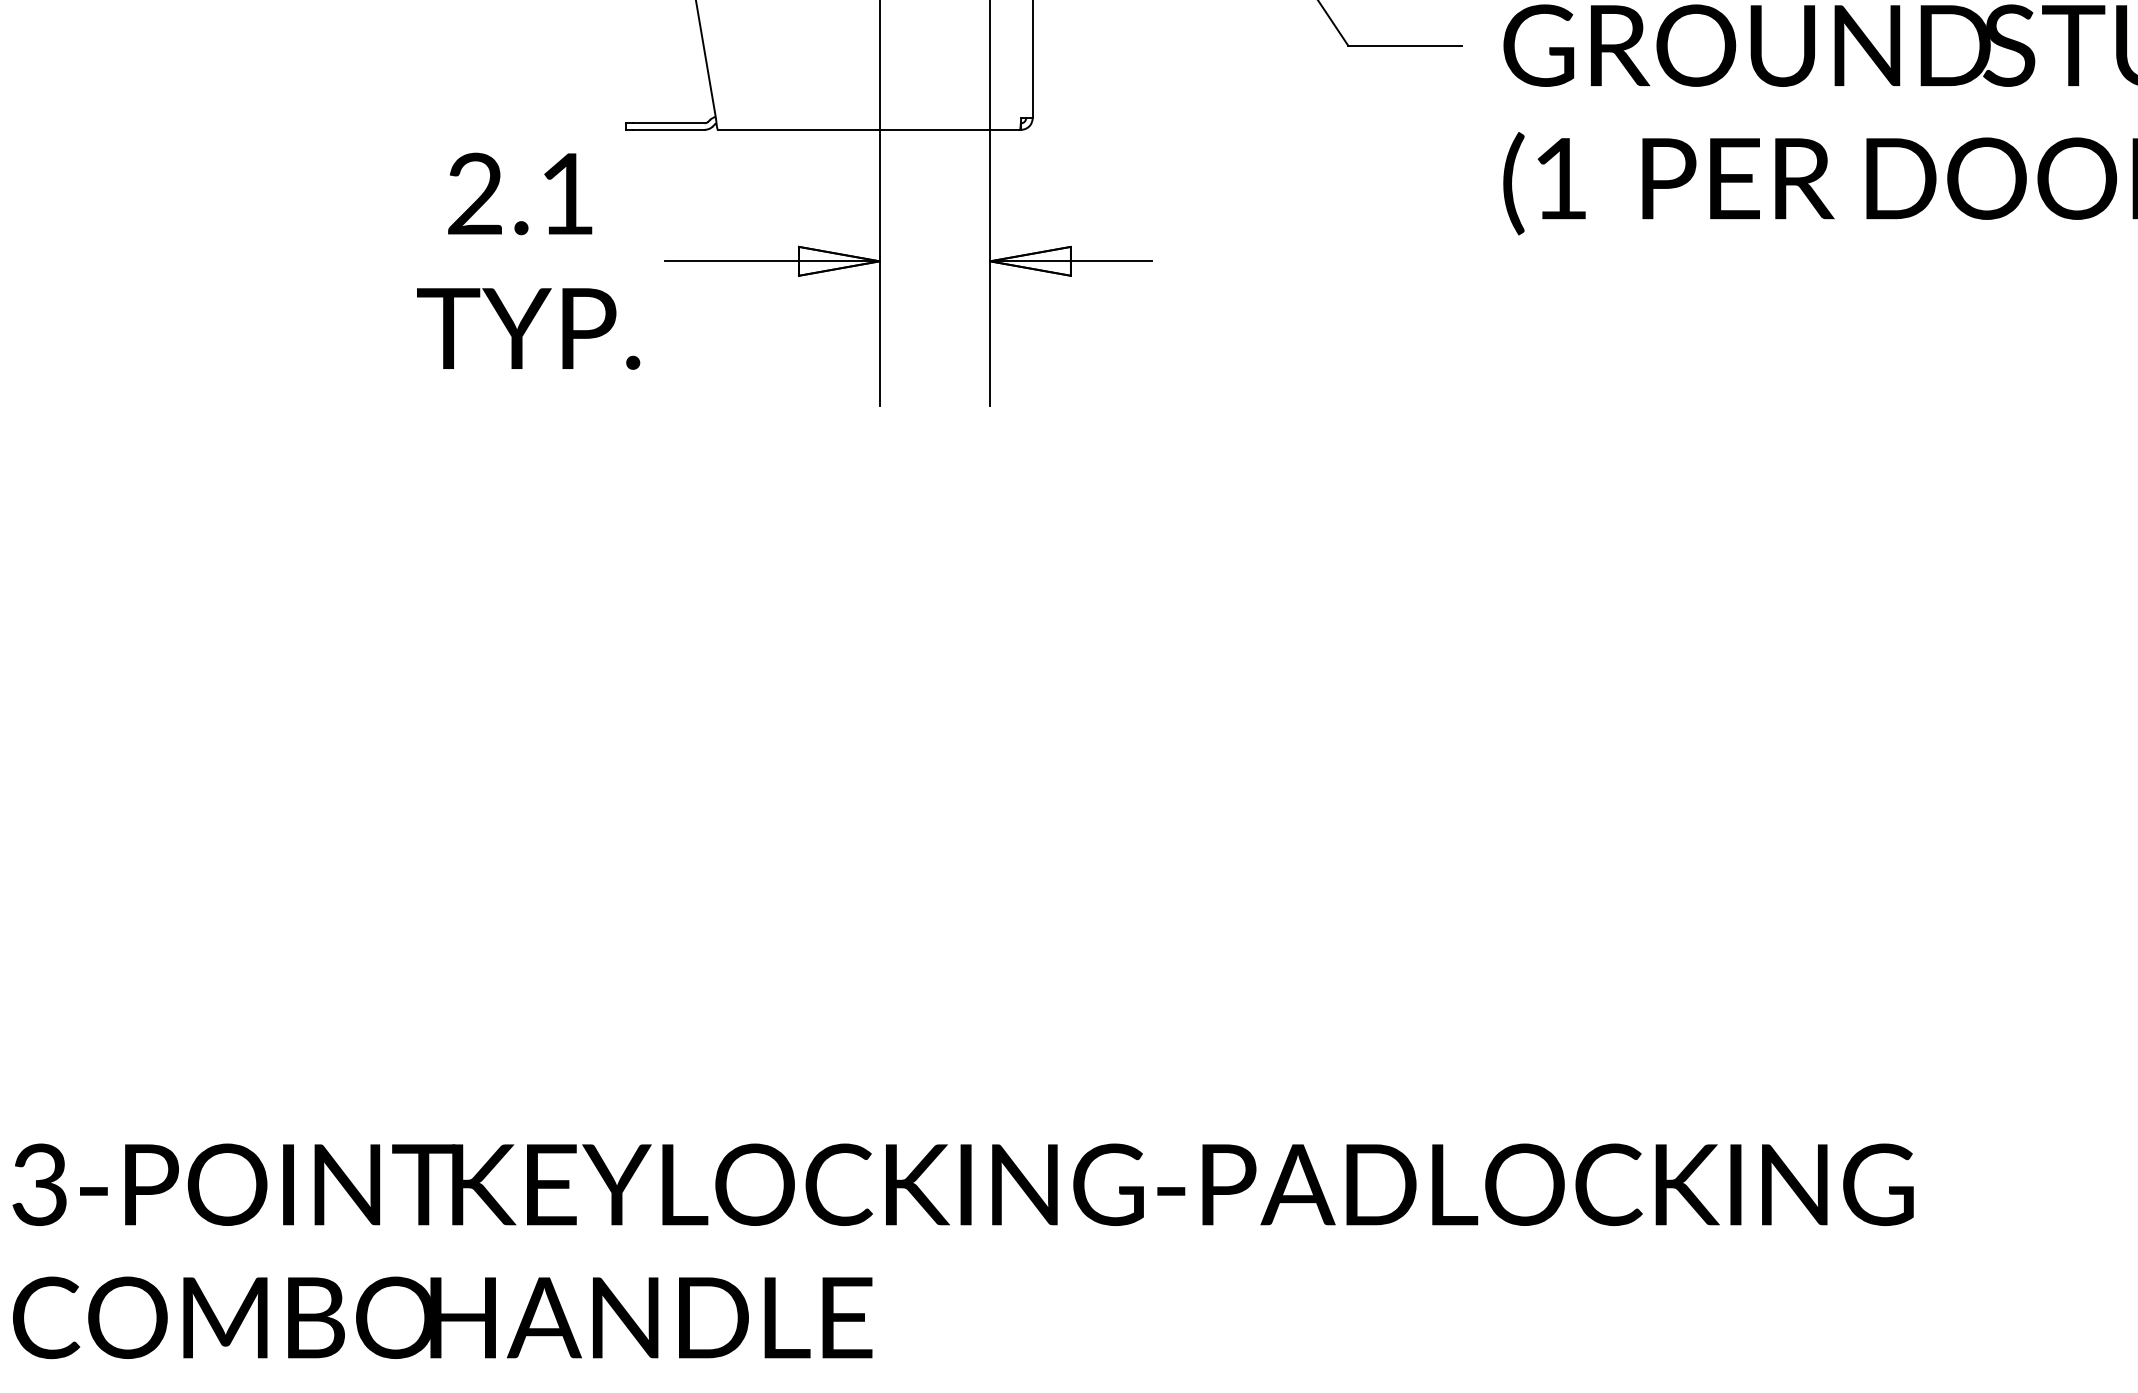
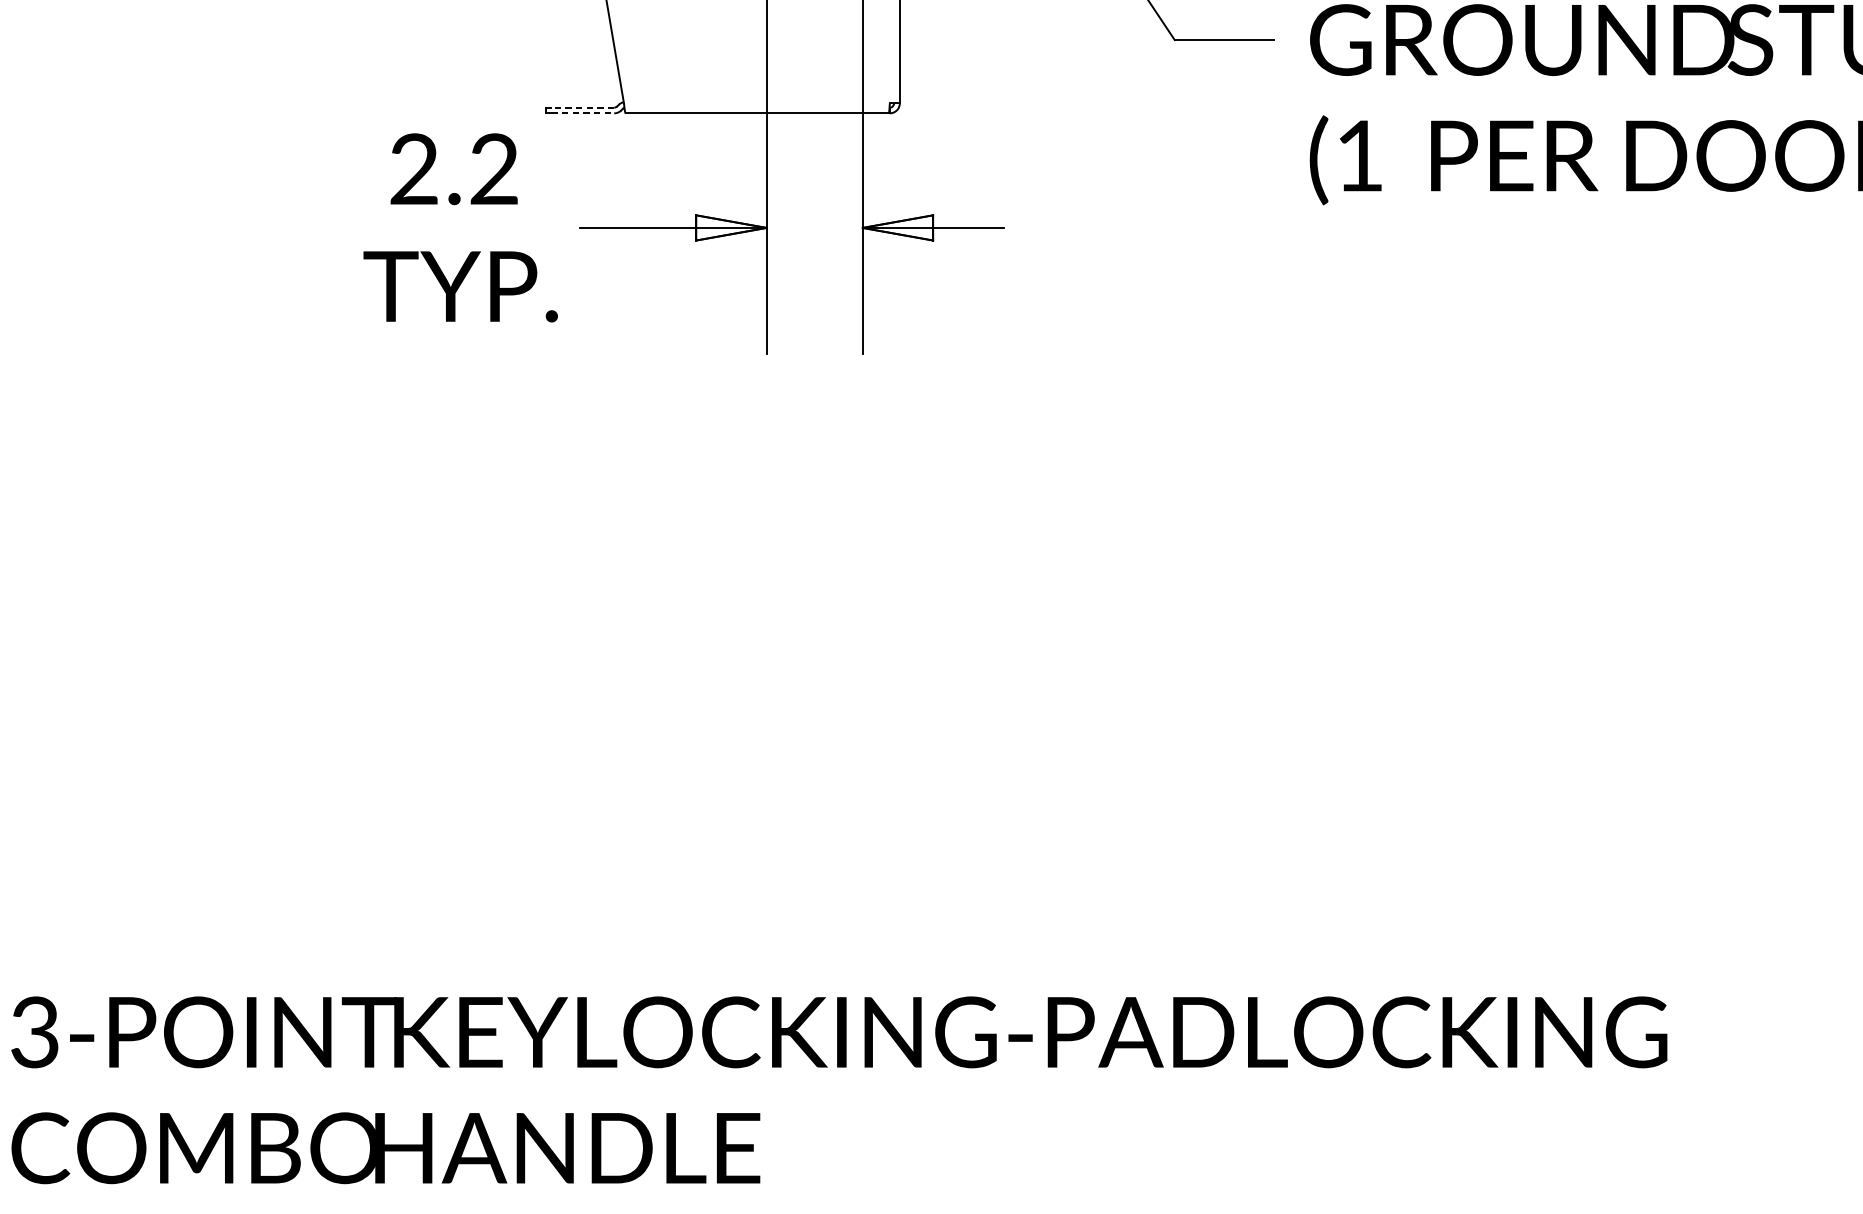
line: (668, 123) -> (582, 107), solid -> dashed
line: (669, 129) -> (583, 113), solid -> dashed
text: (566, 193) -> (493, 168), 2.1 -> 2.2

